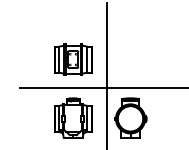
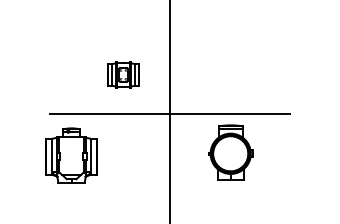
part: (73, 59) -> (123, 74), size x0.6
part: (73, 117) -> (71, 155), moved
part: (130, 117) -> (230, 152), moved

